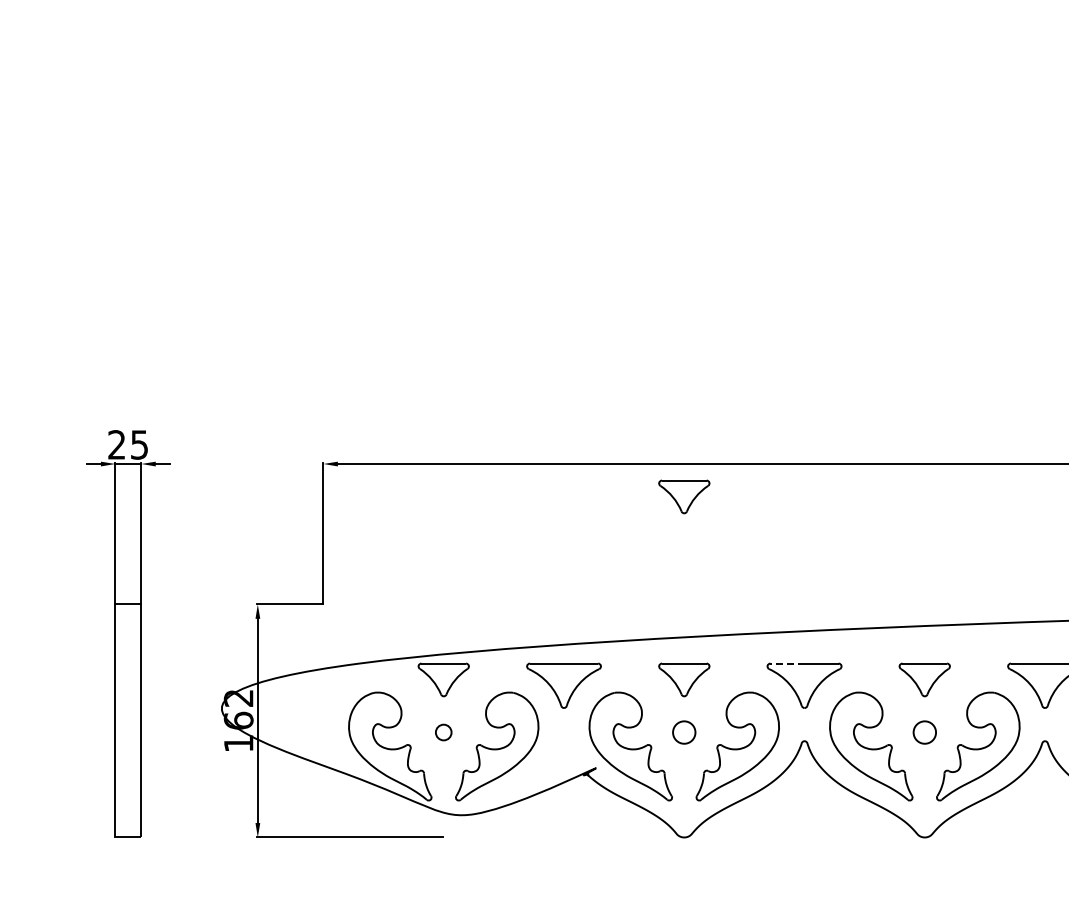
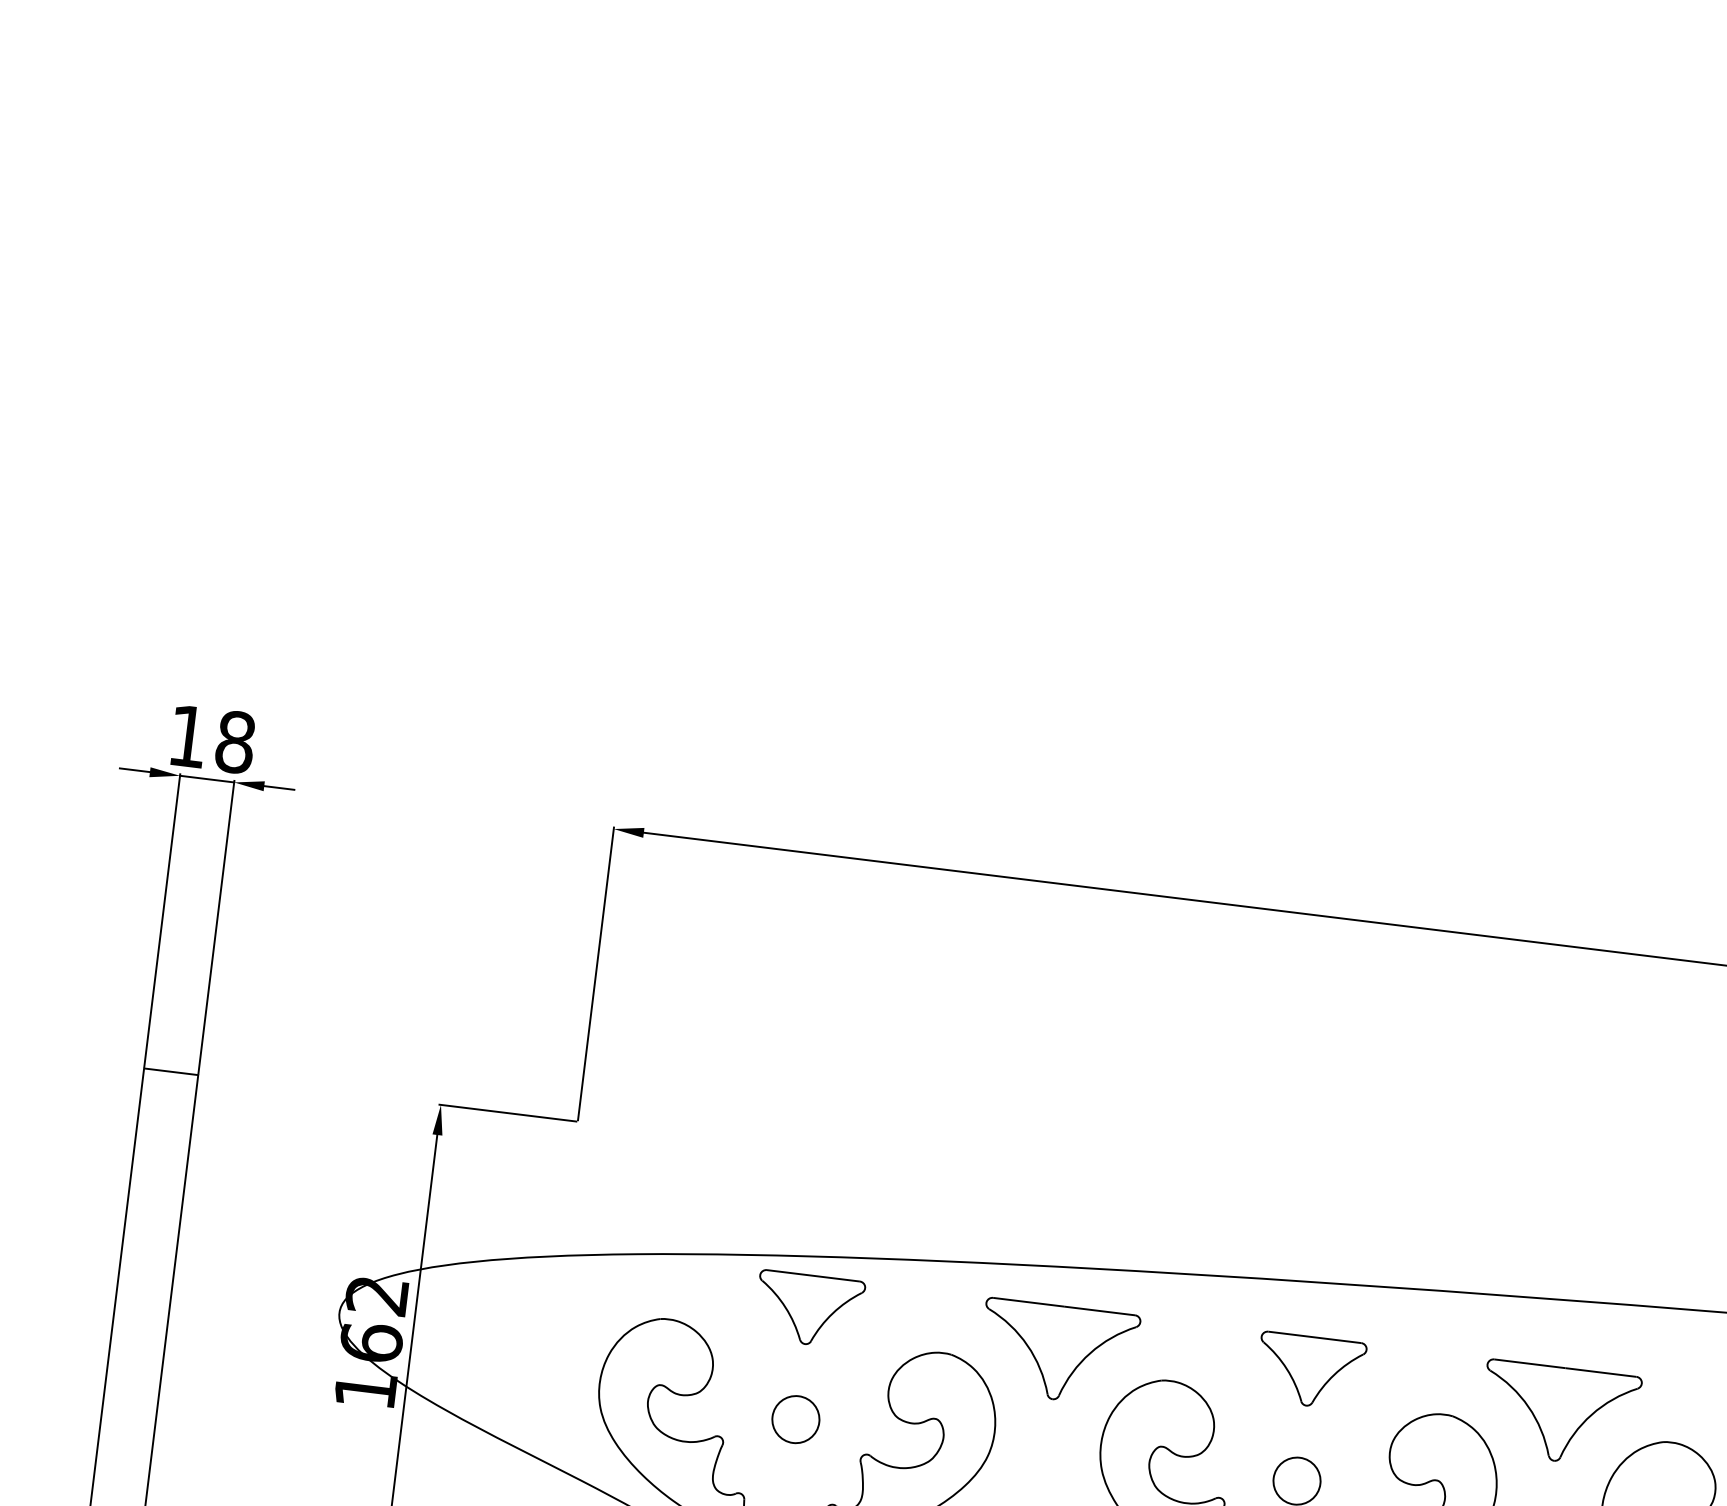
text: (128, 444) -> (212, 738), 25 -> 18
part: (684, 496) -> (1357, 989), removed
line: (787, 663) -> (1529, 1363), dashed -> solid
circle: (443, 732) -> (795, 1419), size x1.43

